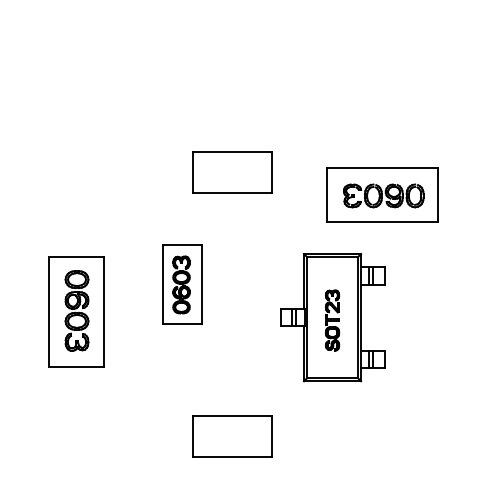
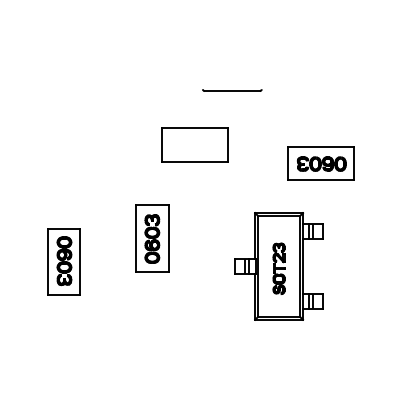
line: (277, 107) -> (232, 90), added
part: (381, 194) -> (320, 163), size x0.71
part: (75, 311) -> (63, 261), size x0.71
part: (231, 435) -> (194, 365), removed

